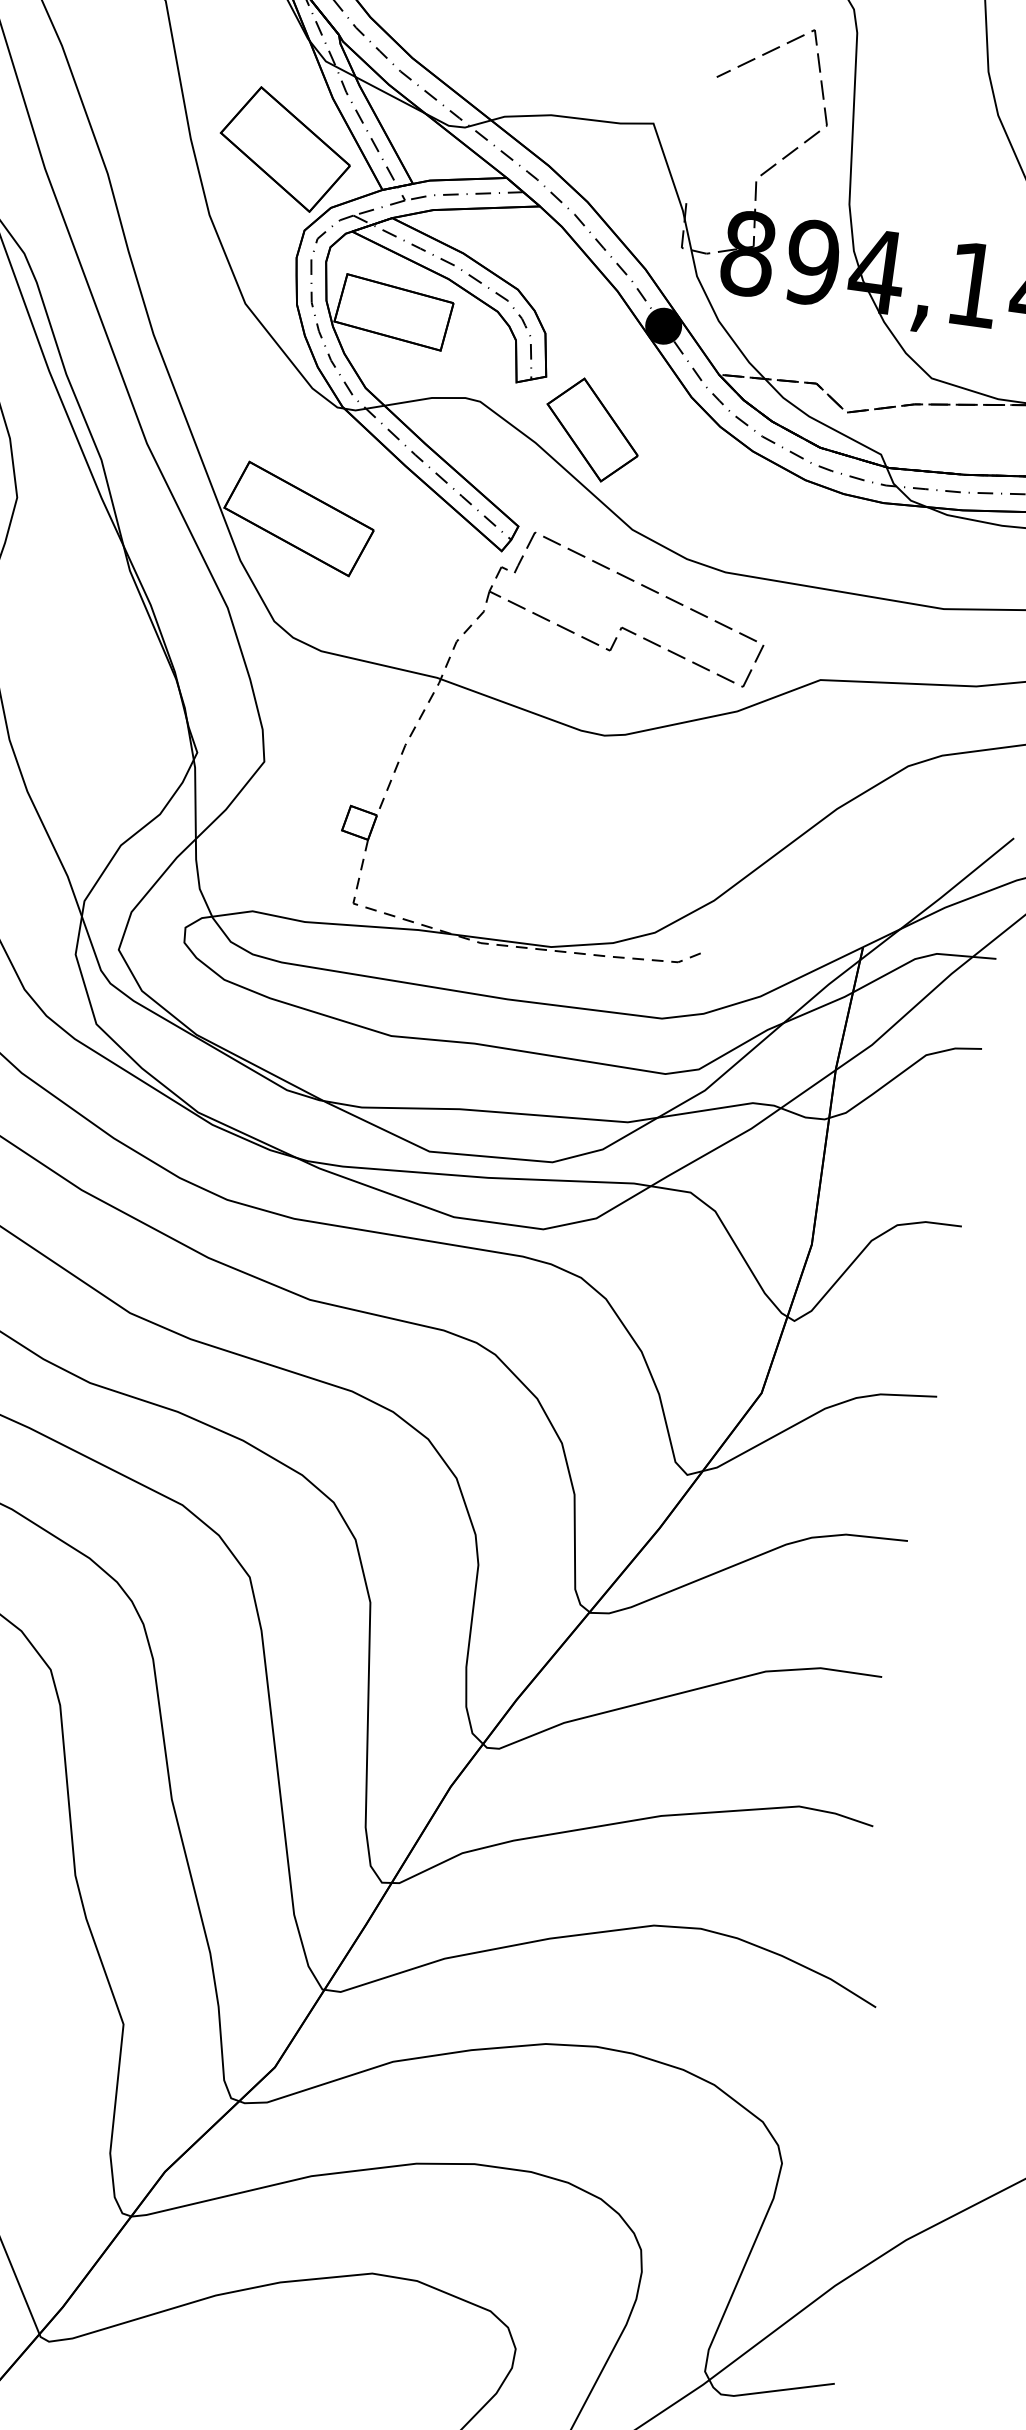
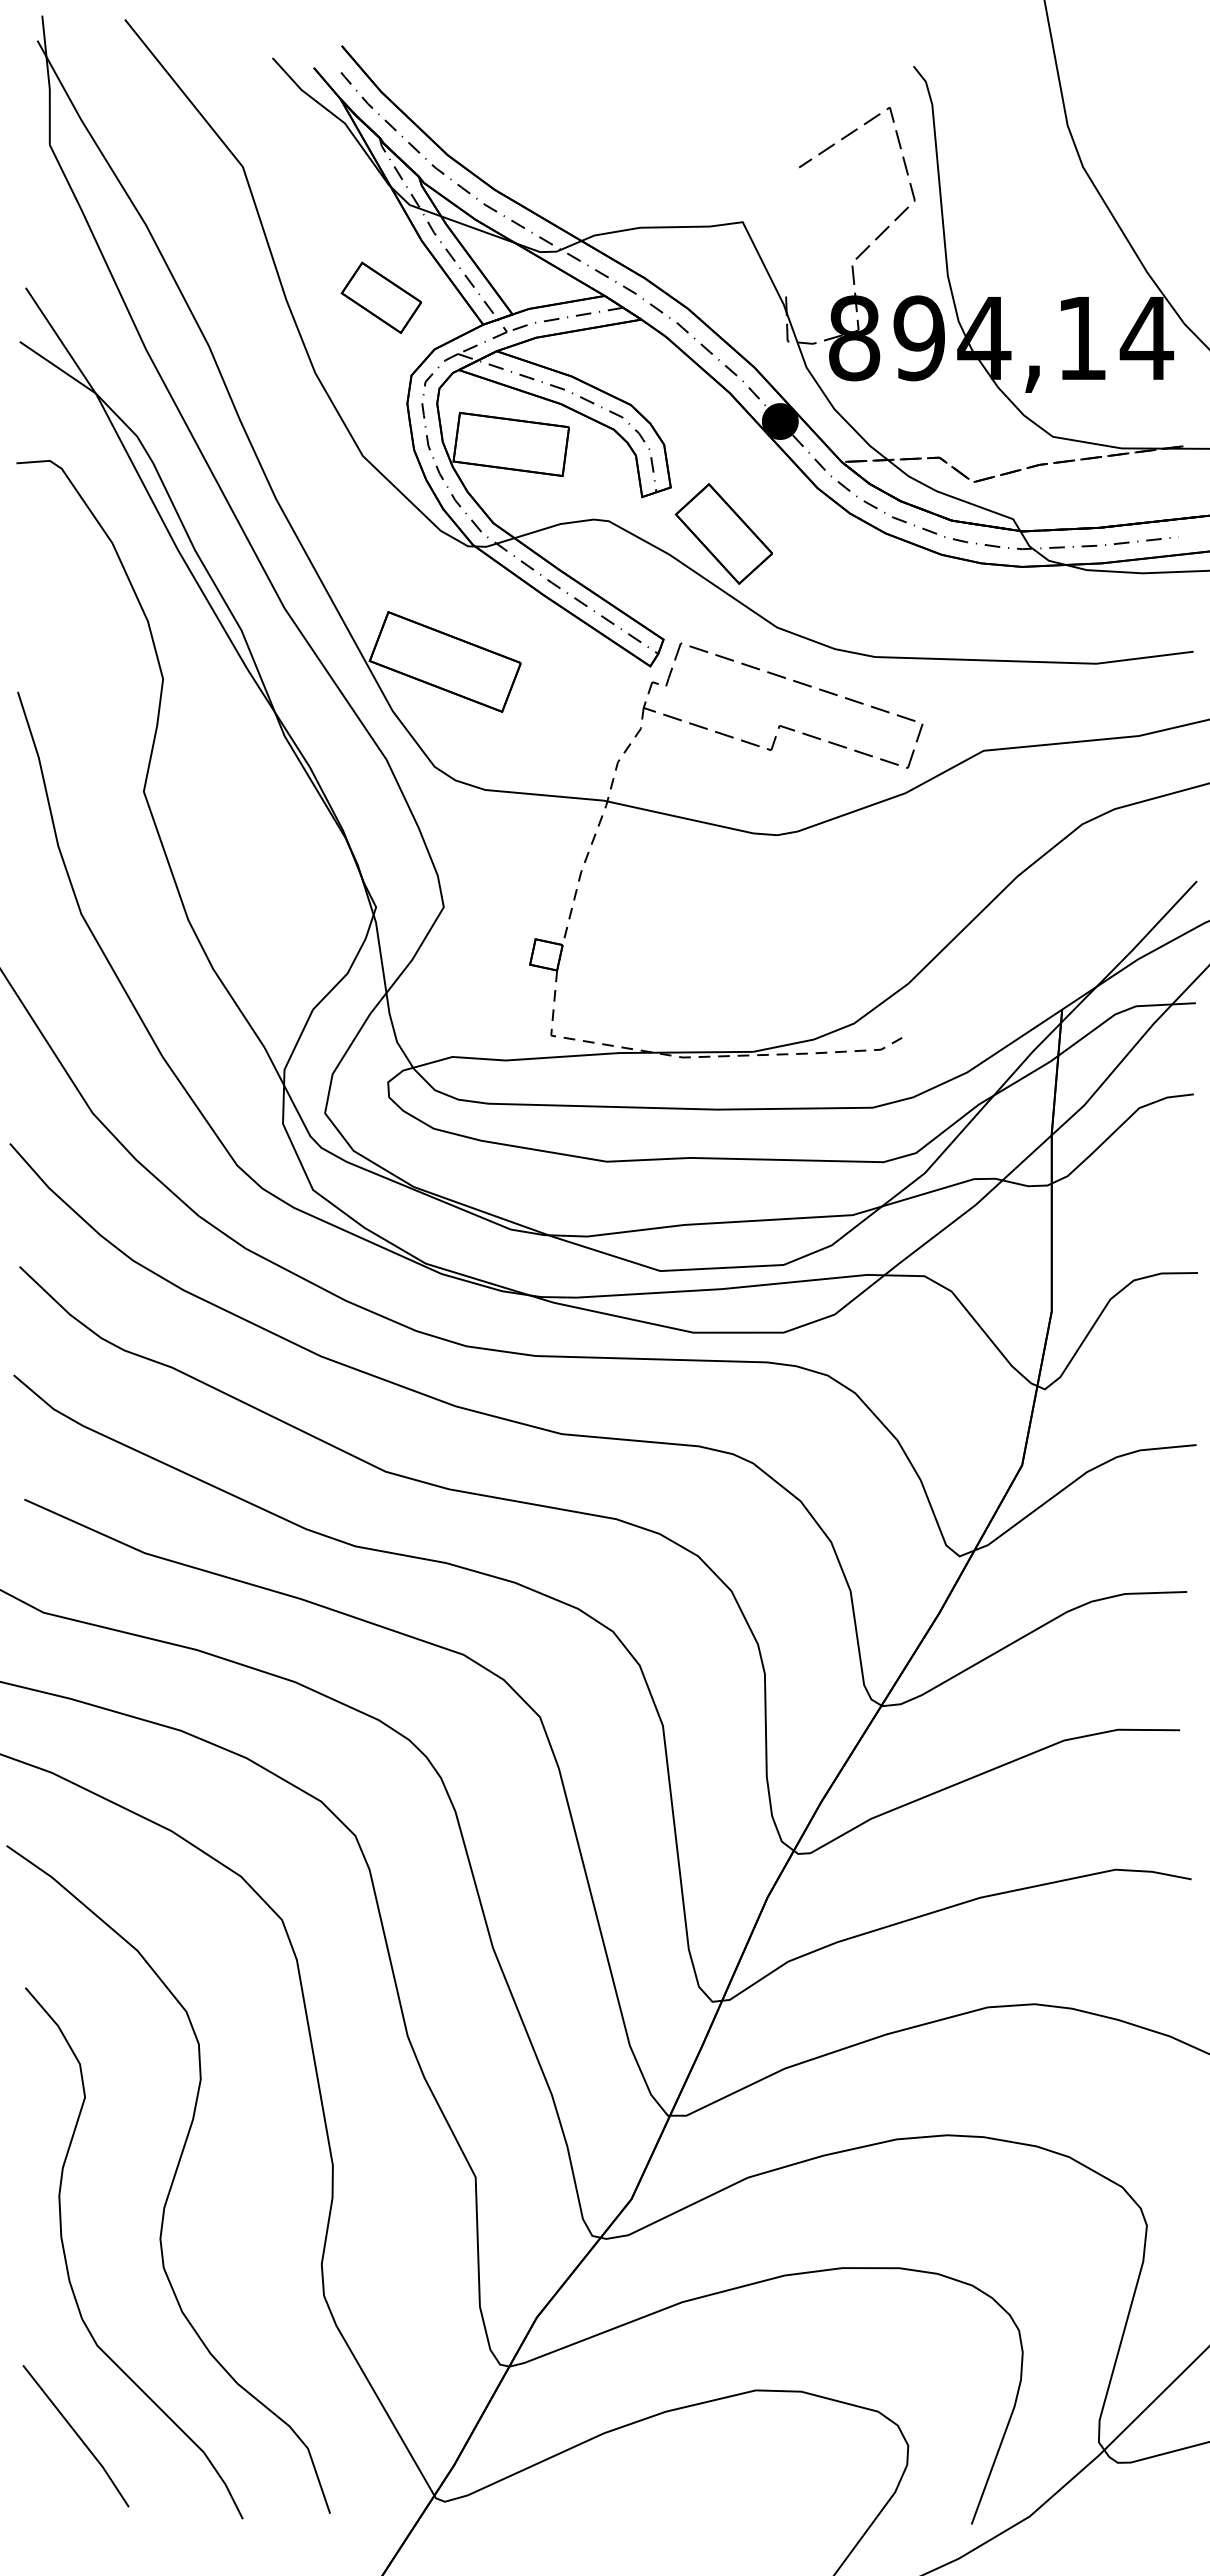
part: (285, 149) -> (381, 297), size x0.6

